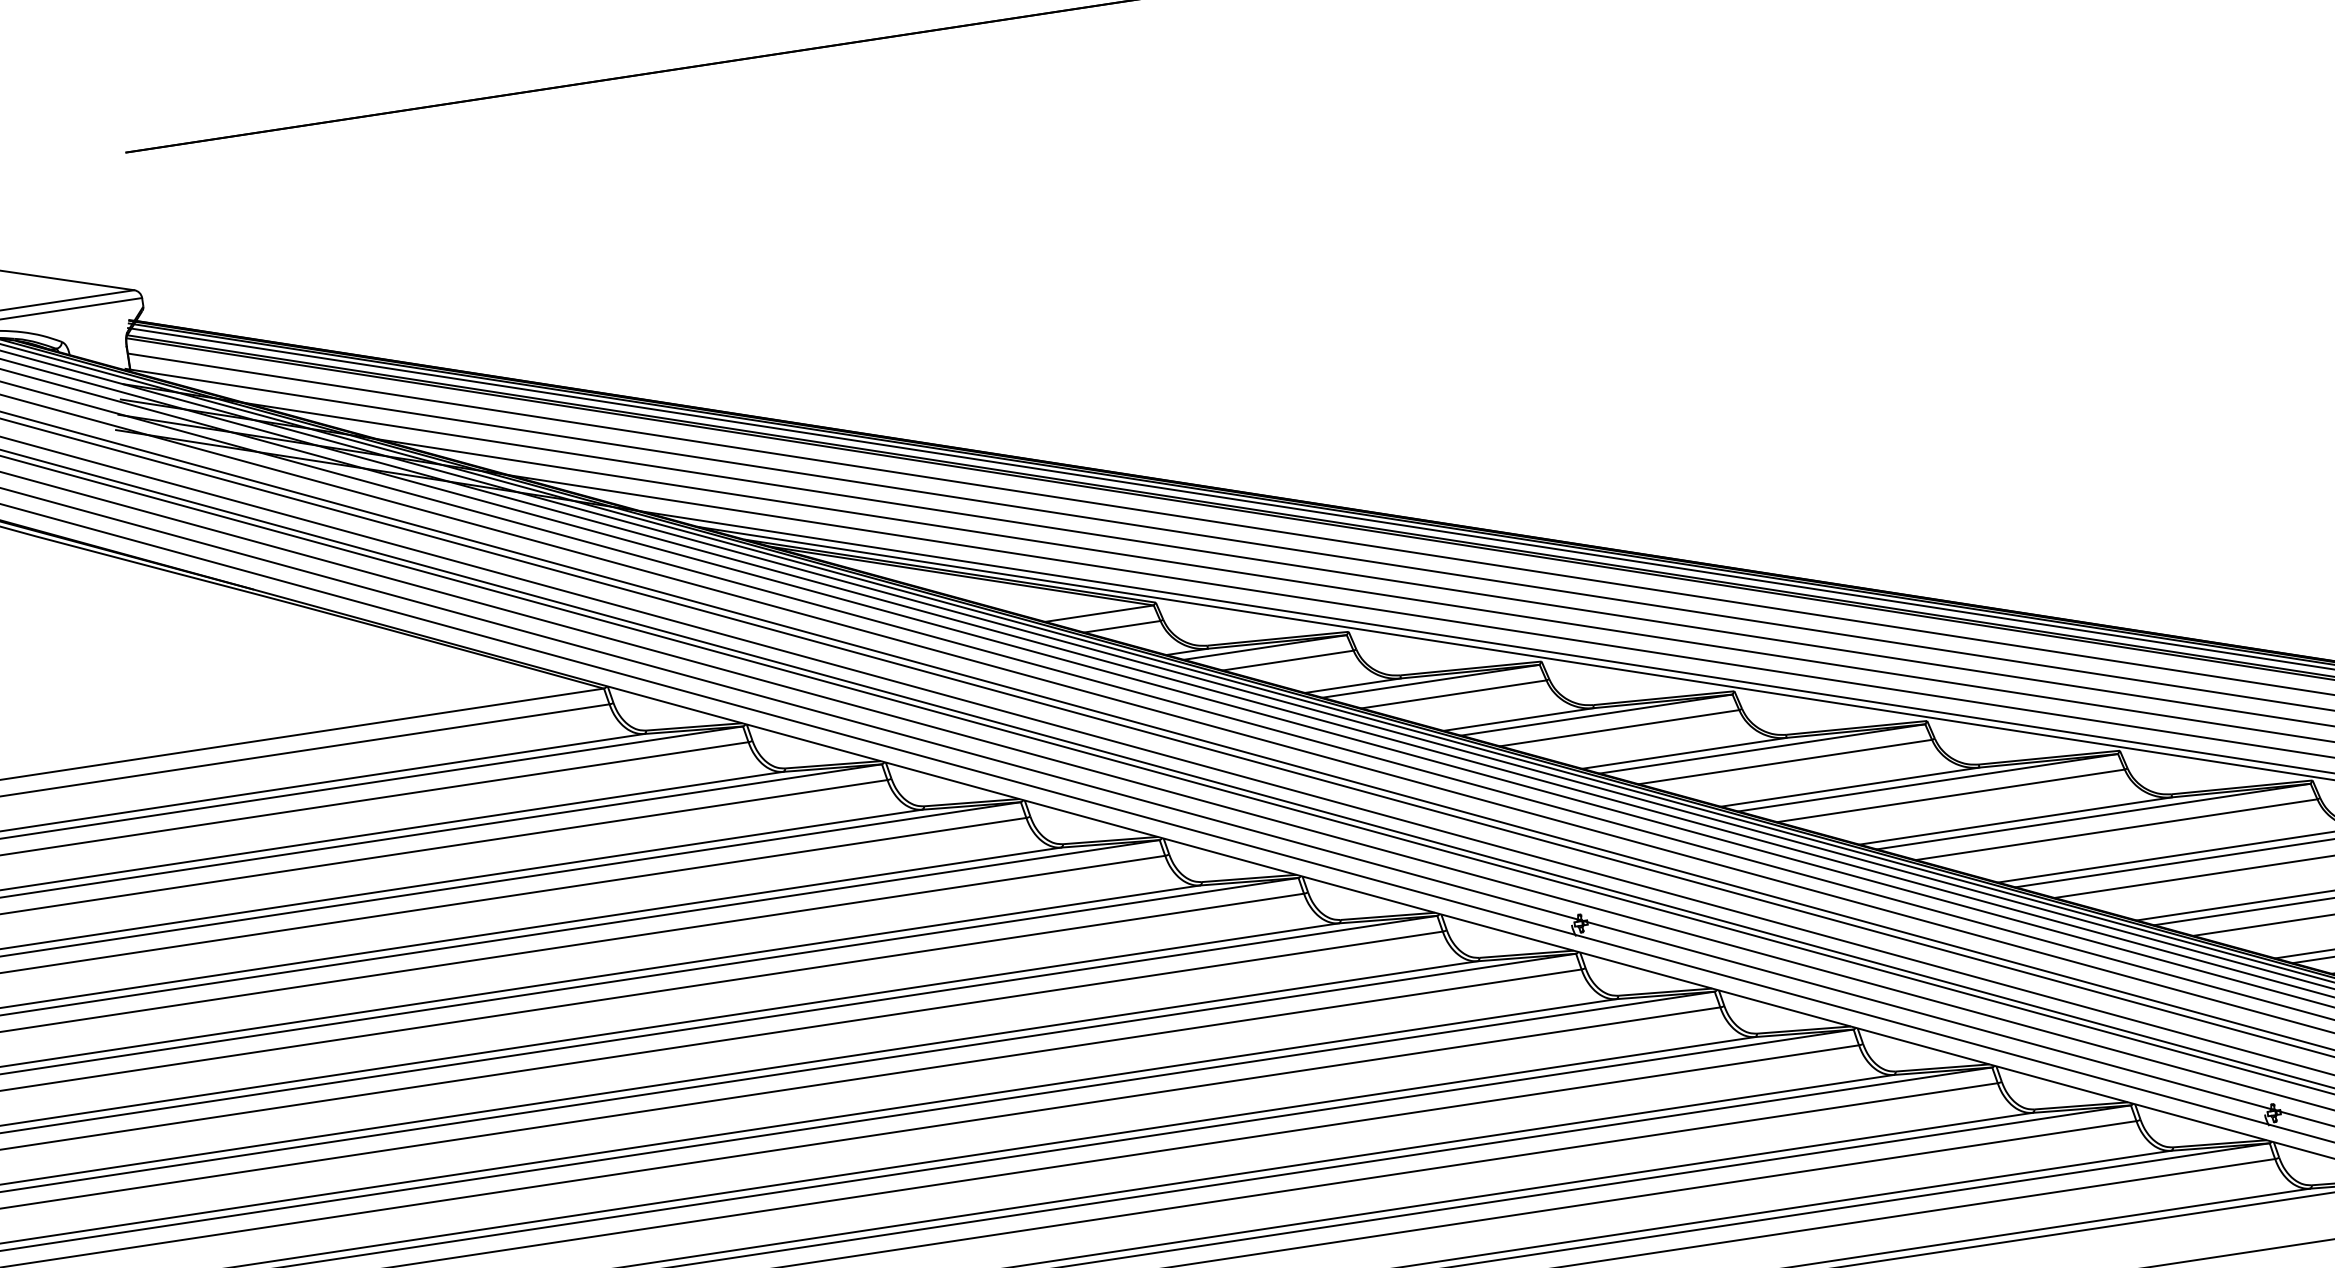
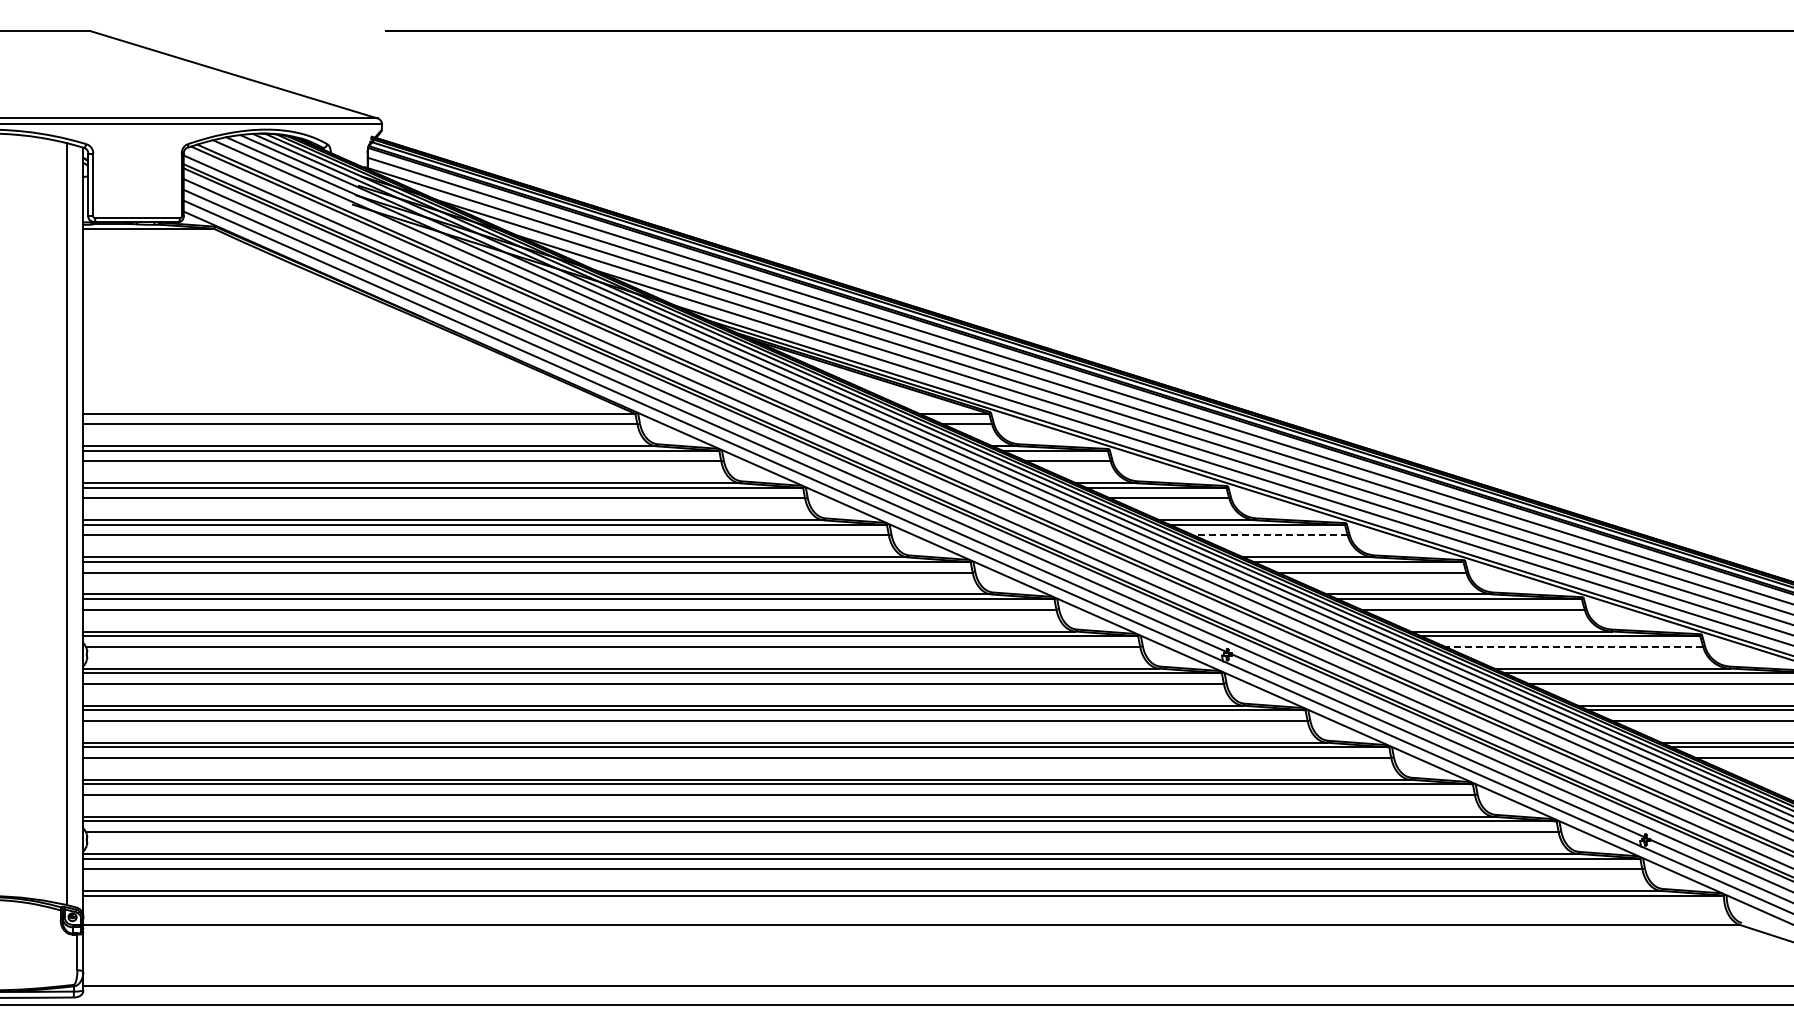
line: (1619, 728) -> (1270, 535), solid -> dashed
line: (2116, 829) -> (1573, 646), solid -> dashed

